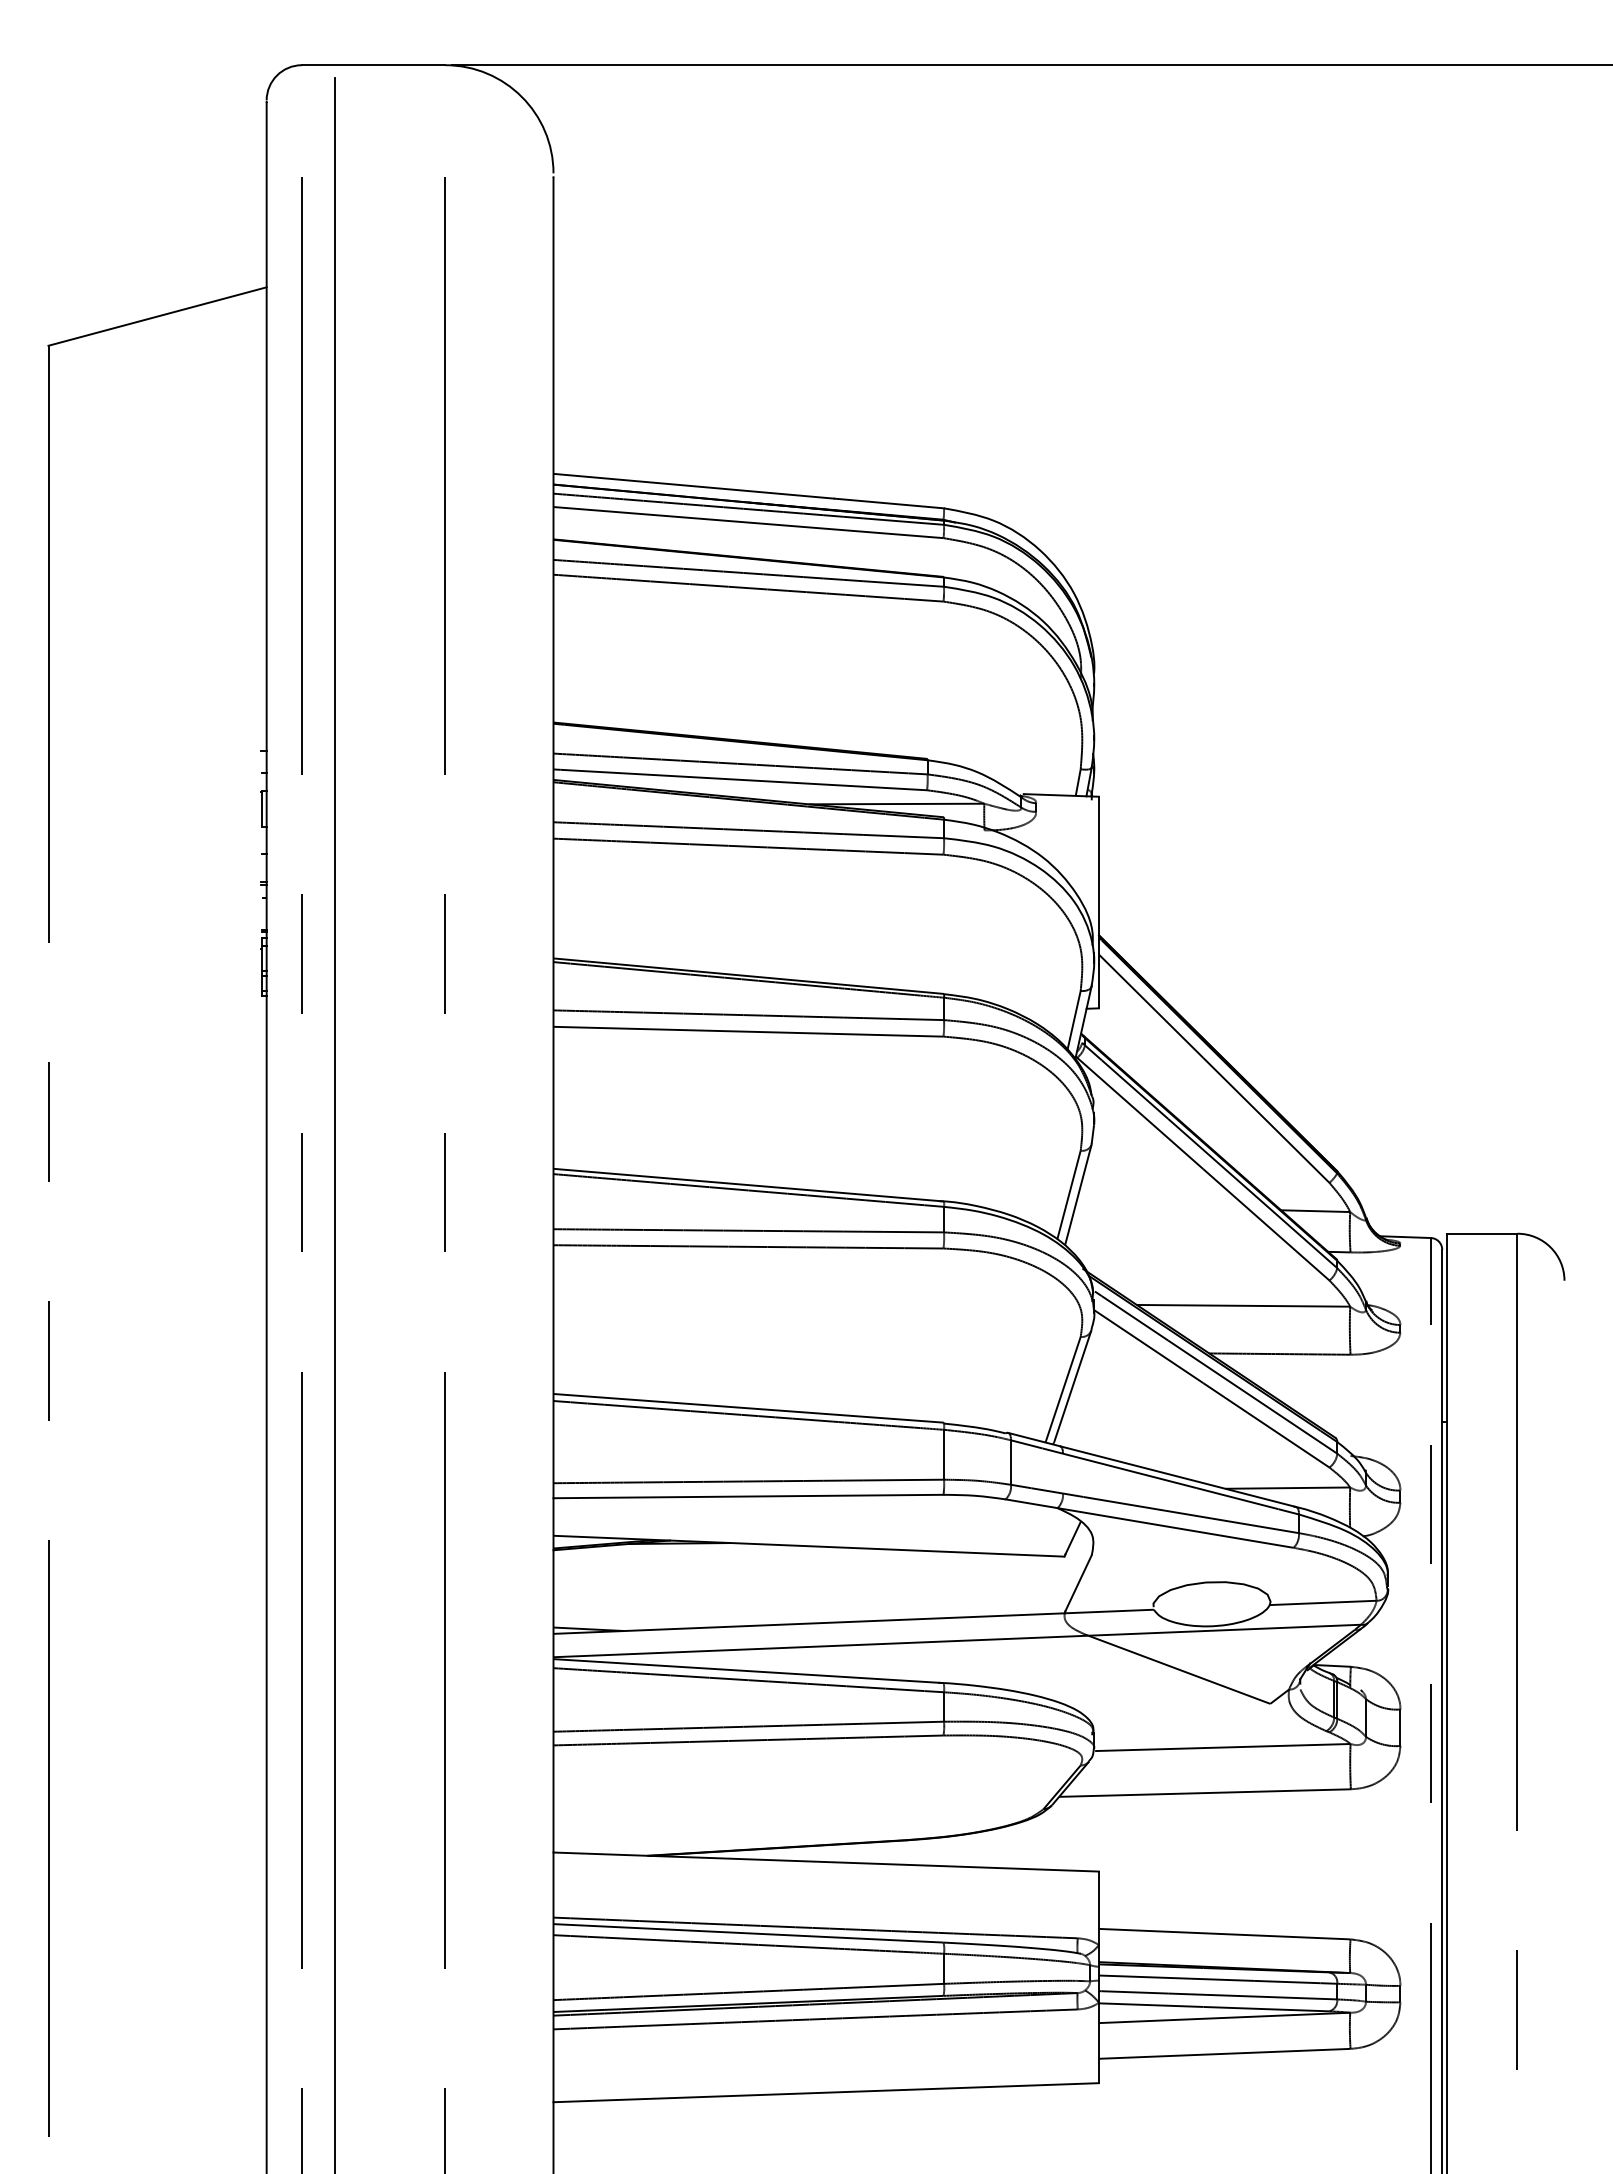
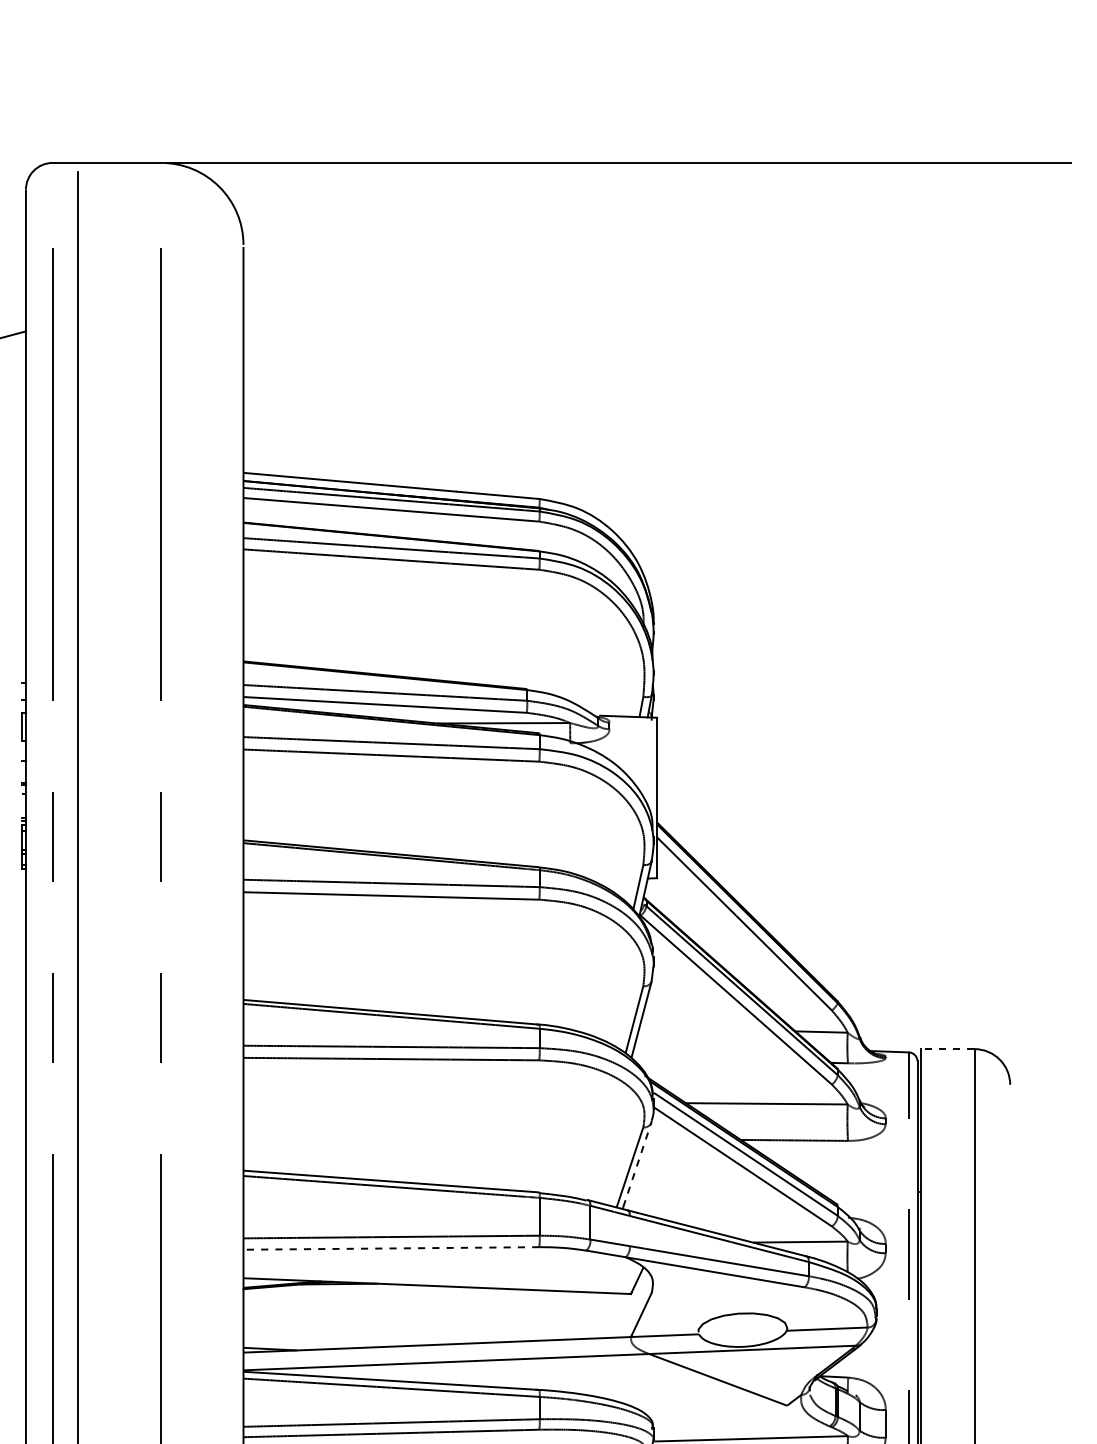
line: (1481, 1233) -> (947, 1048), solid -> dashed
line: (1072, 1386) -> (637, 1165), solid -> dashed
line: (748, 1496) -> (391, 1248), solid -> dashed

